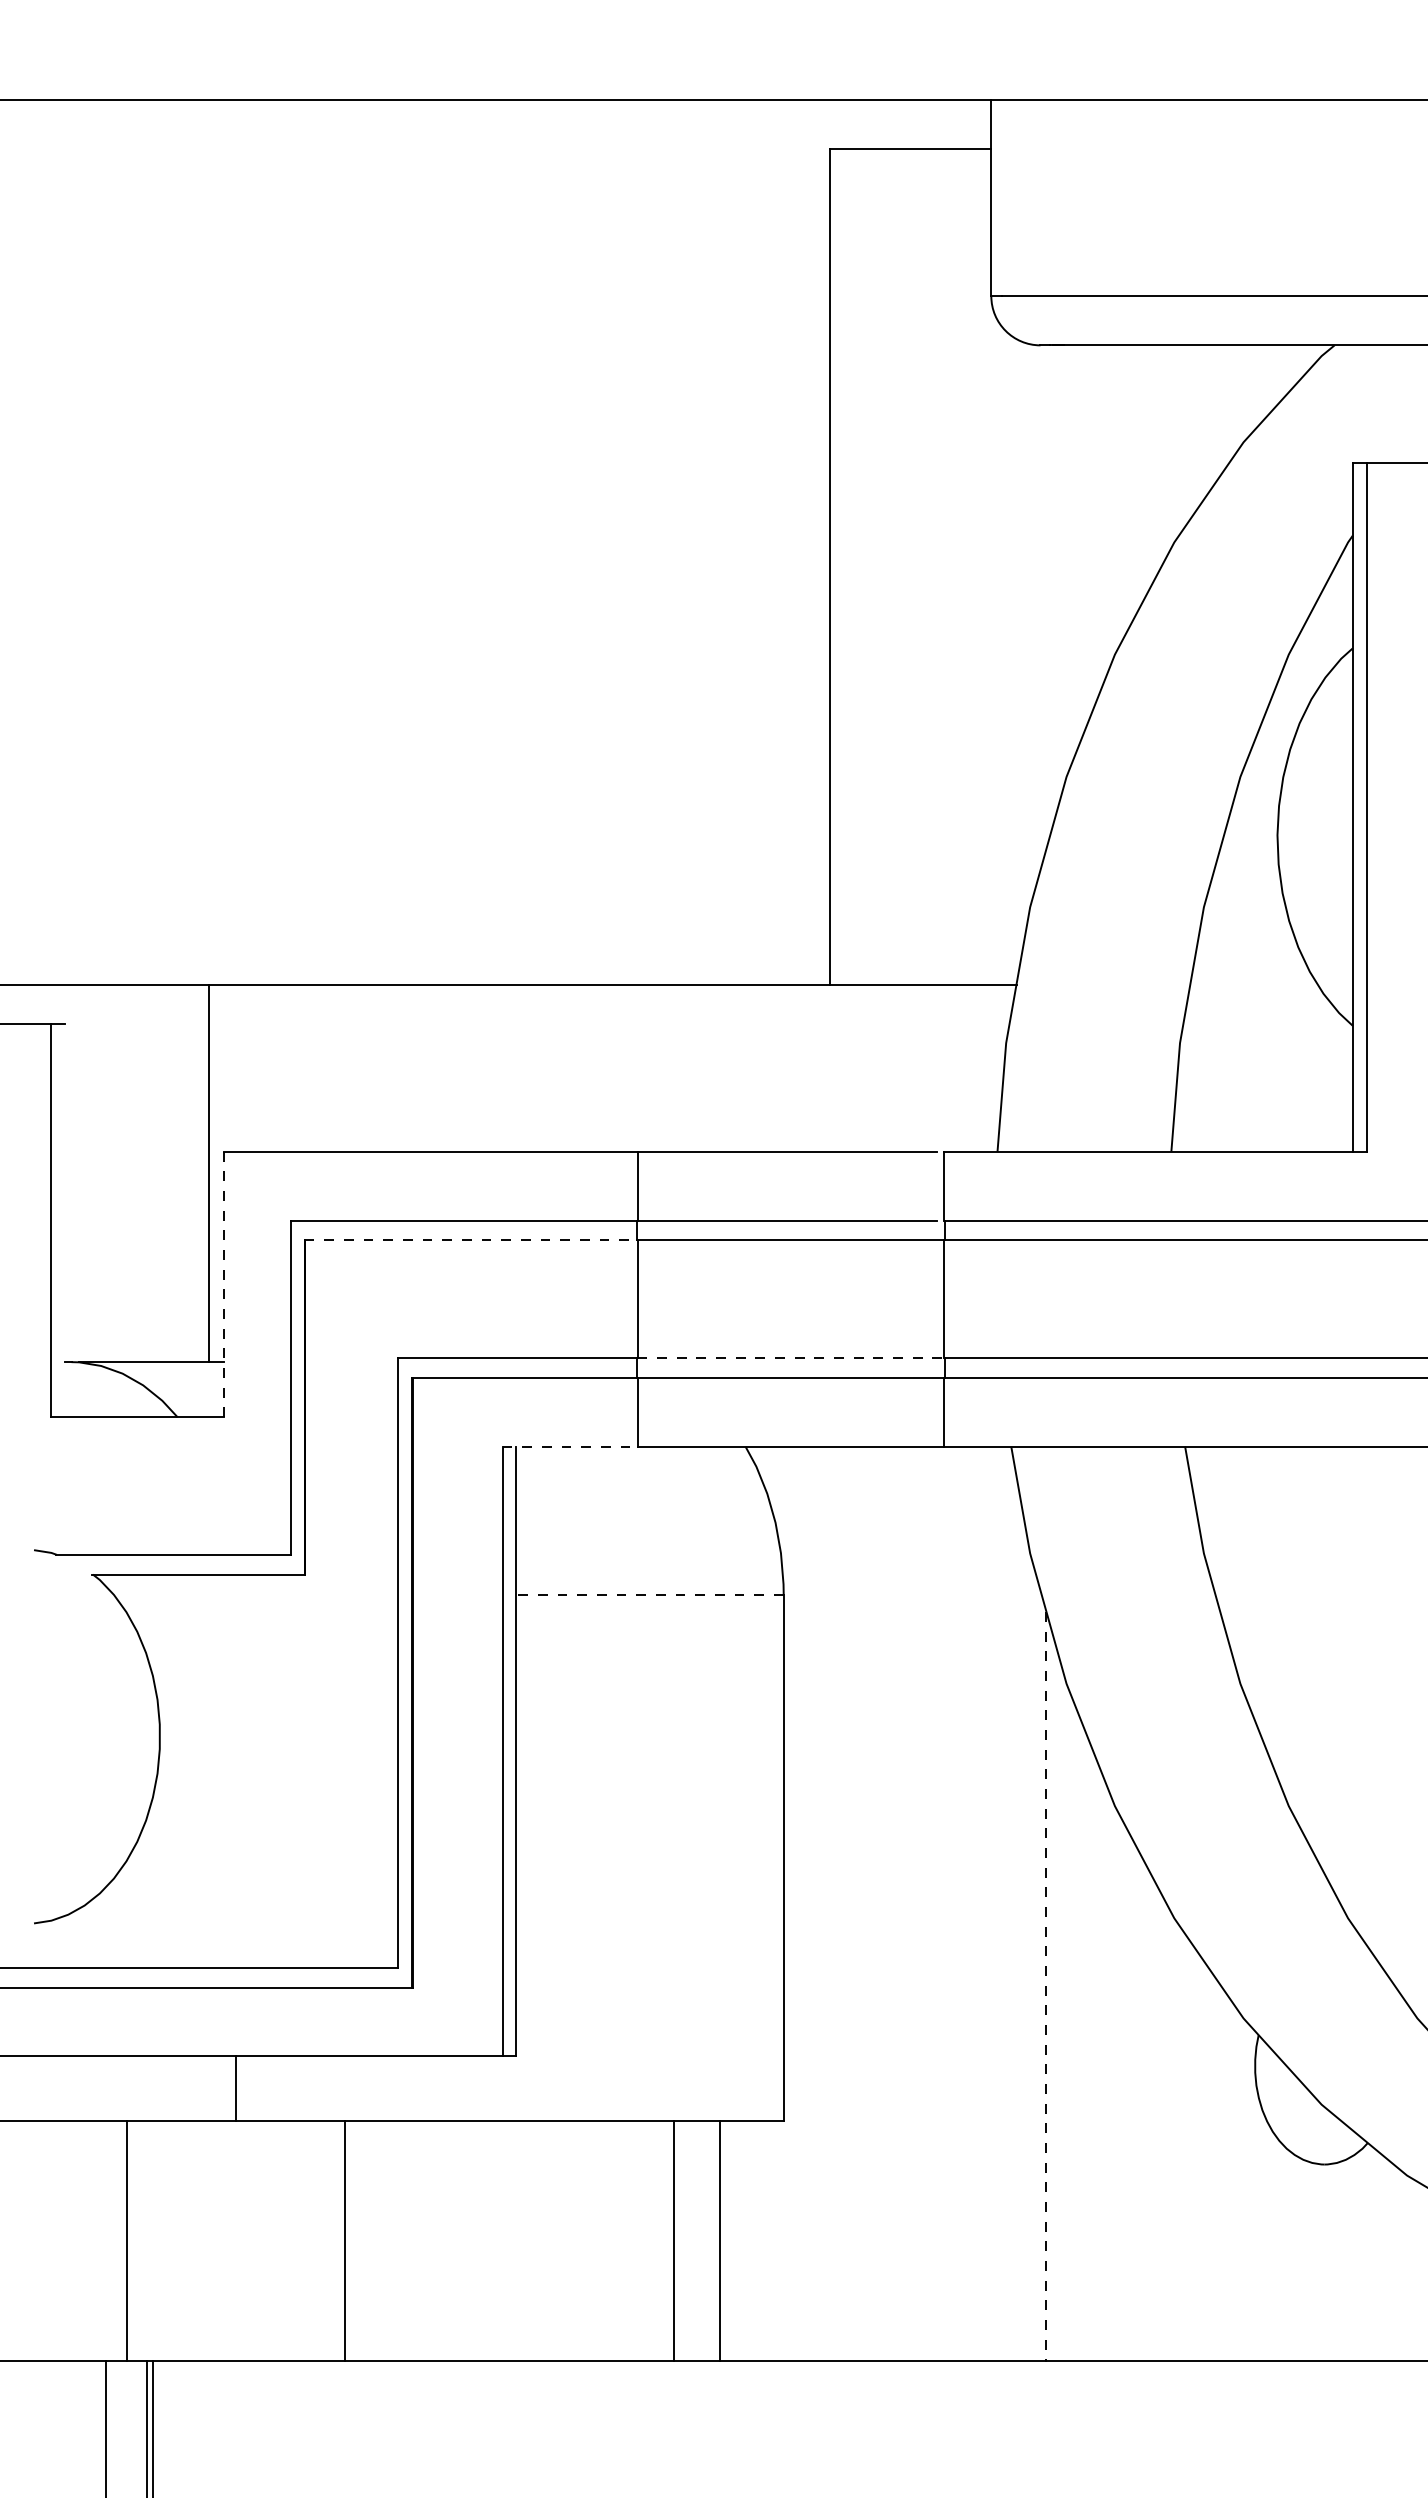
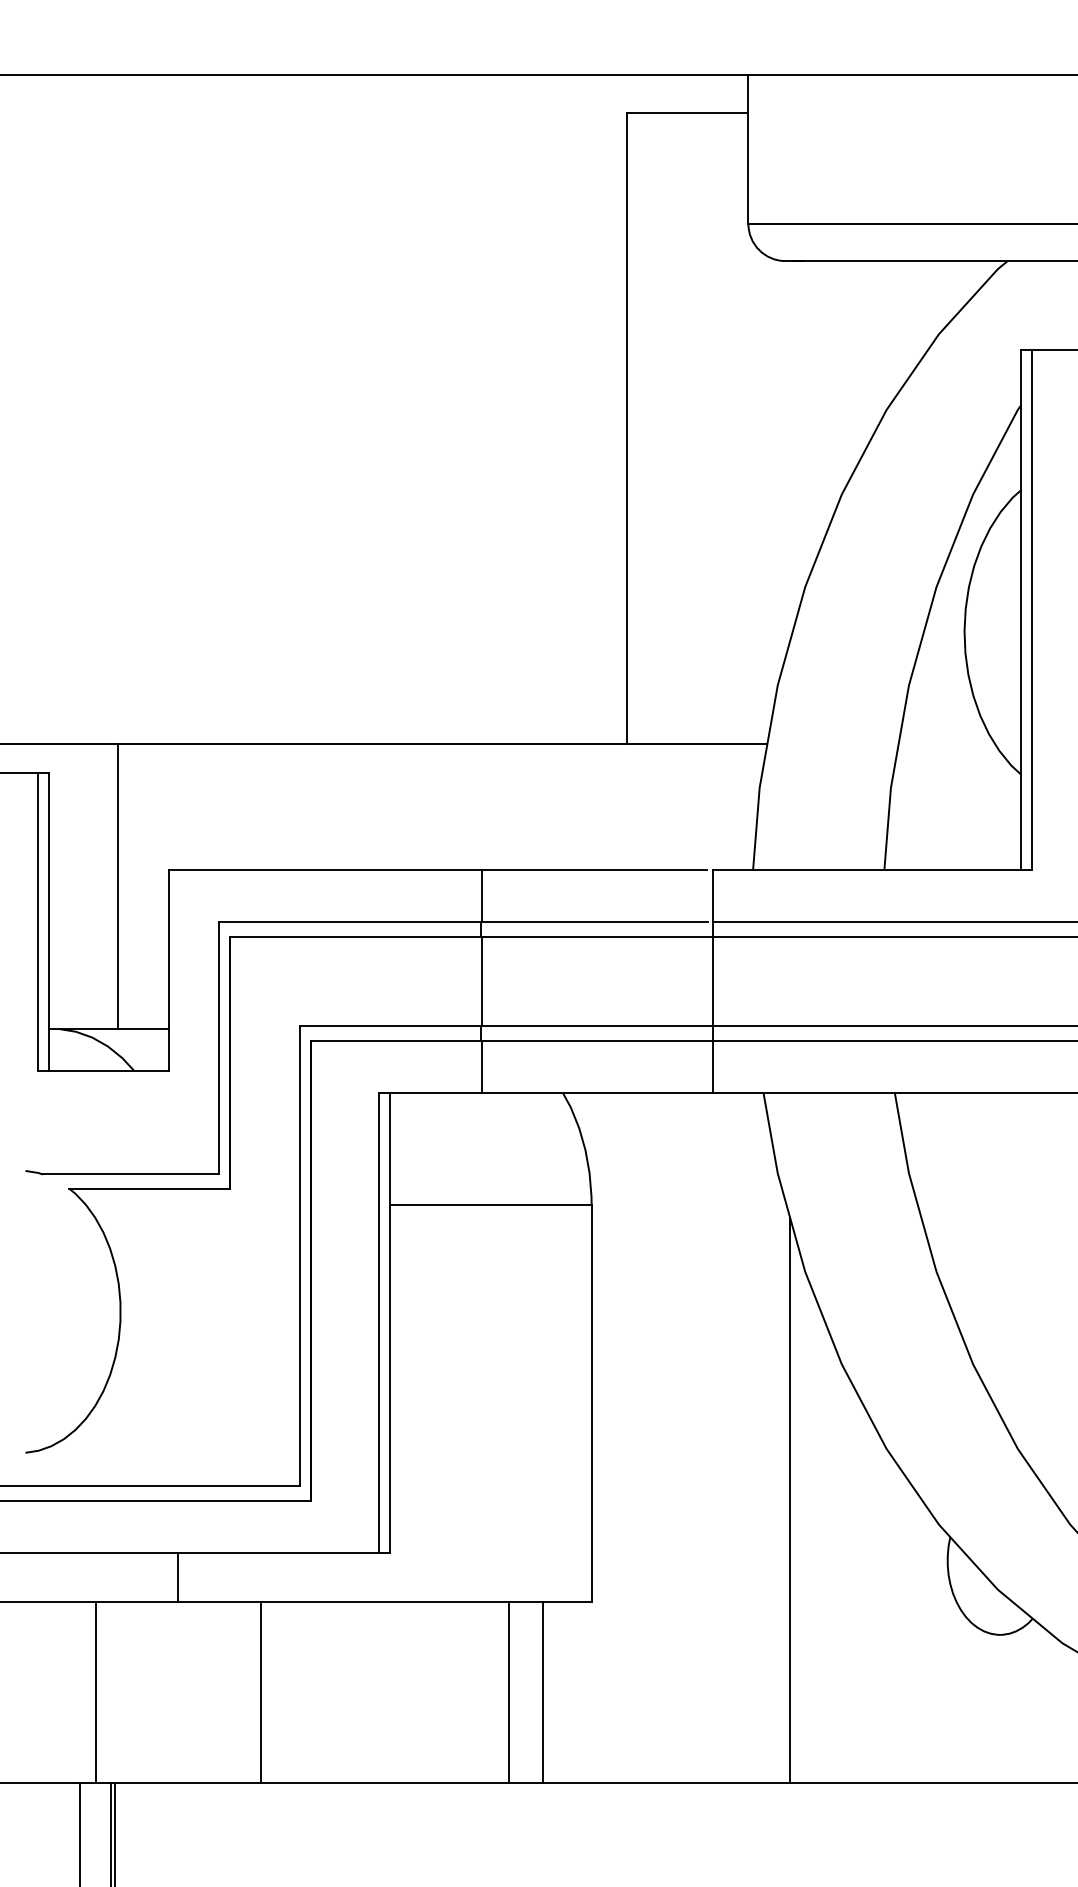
line: (208, 1173) -> (117, 886), moved
line: (64, 1220) -> (48, 921), added
line: (471, 1240) -> (355, 937), dashed -> solid
line: (224, 1284) -> (169, 970), dashed -> solid
line: (791, 1358) -> (597, 1026), dashed -> solid
line: (570, 1446) -> (430, 1092), dashed -> solid
line: (650, 1595) -> (491, 1205), dashed -> solid
line: (1046, 1986) -> (790, 1500), dashed -> solid

